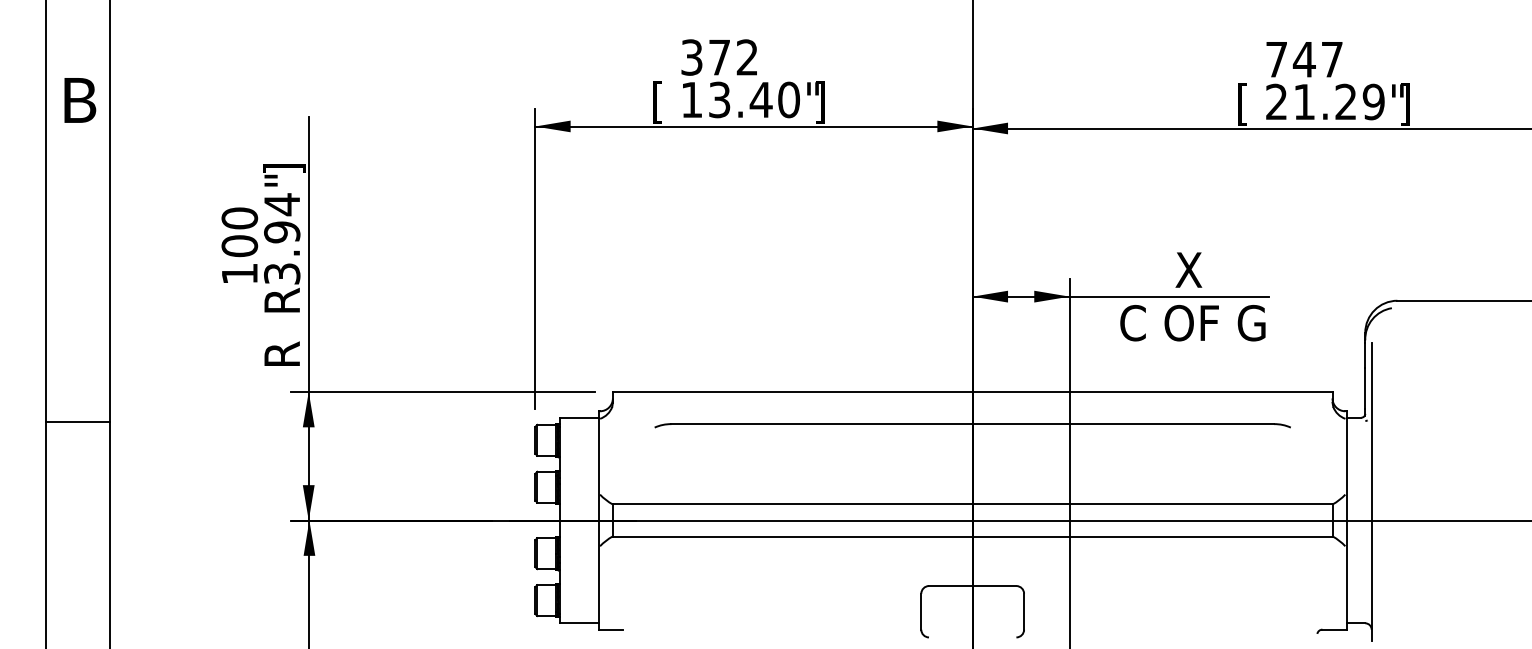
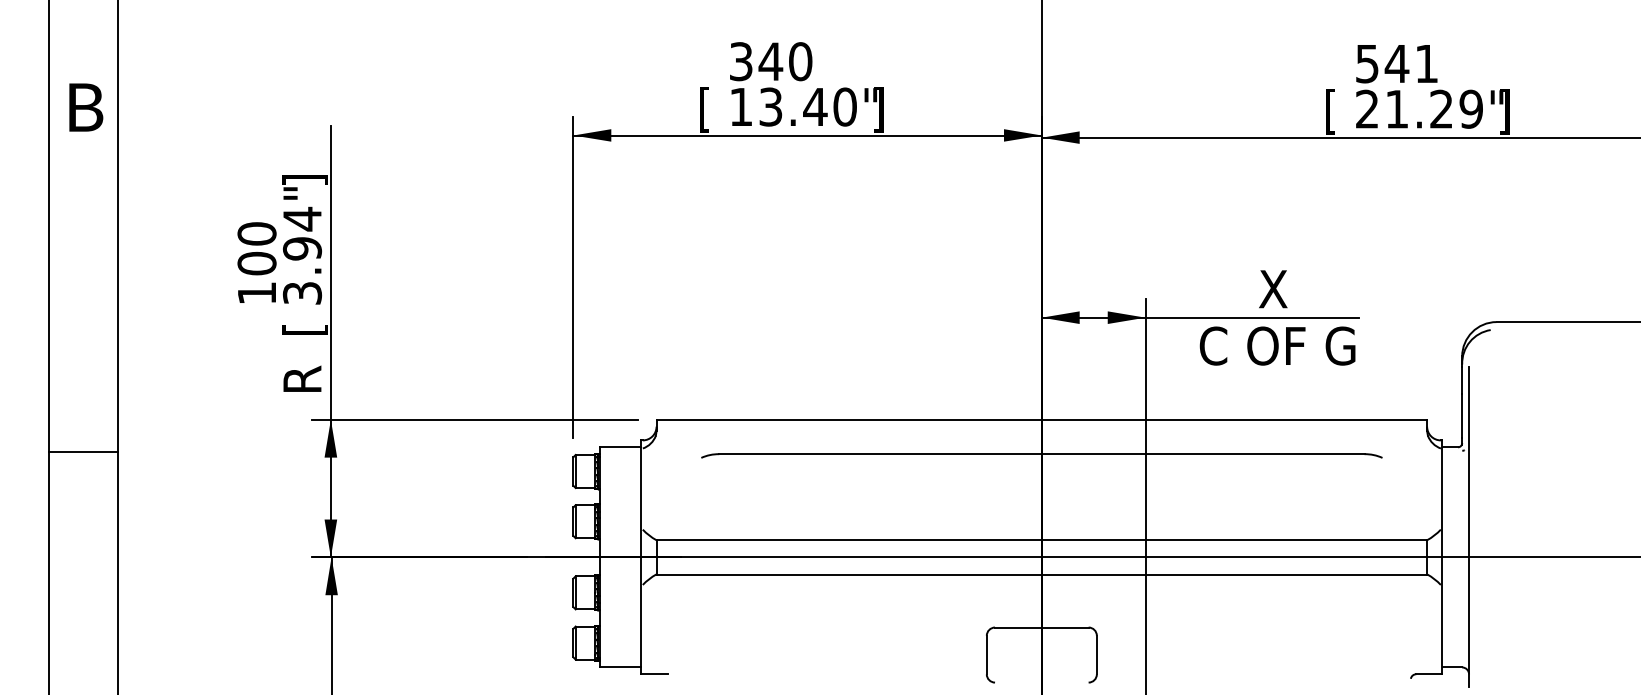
text: (733, 57) -> (785, 61), 372 -> 340
text: (1303, 60) -> (1396, 64), 747 -> 541
text: (284, 300) -> (304, 321), R -> [

